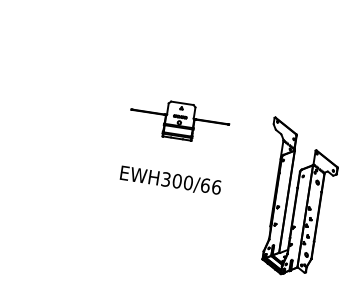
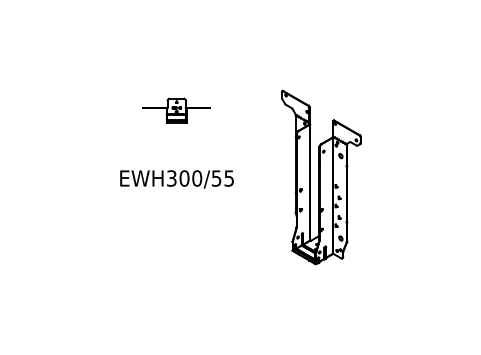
part: (179, 120) -> (176, 110), size x0.6
text: (210, 186) -> (222, 178), EWH300/66 -> EWH300/55

